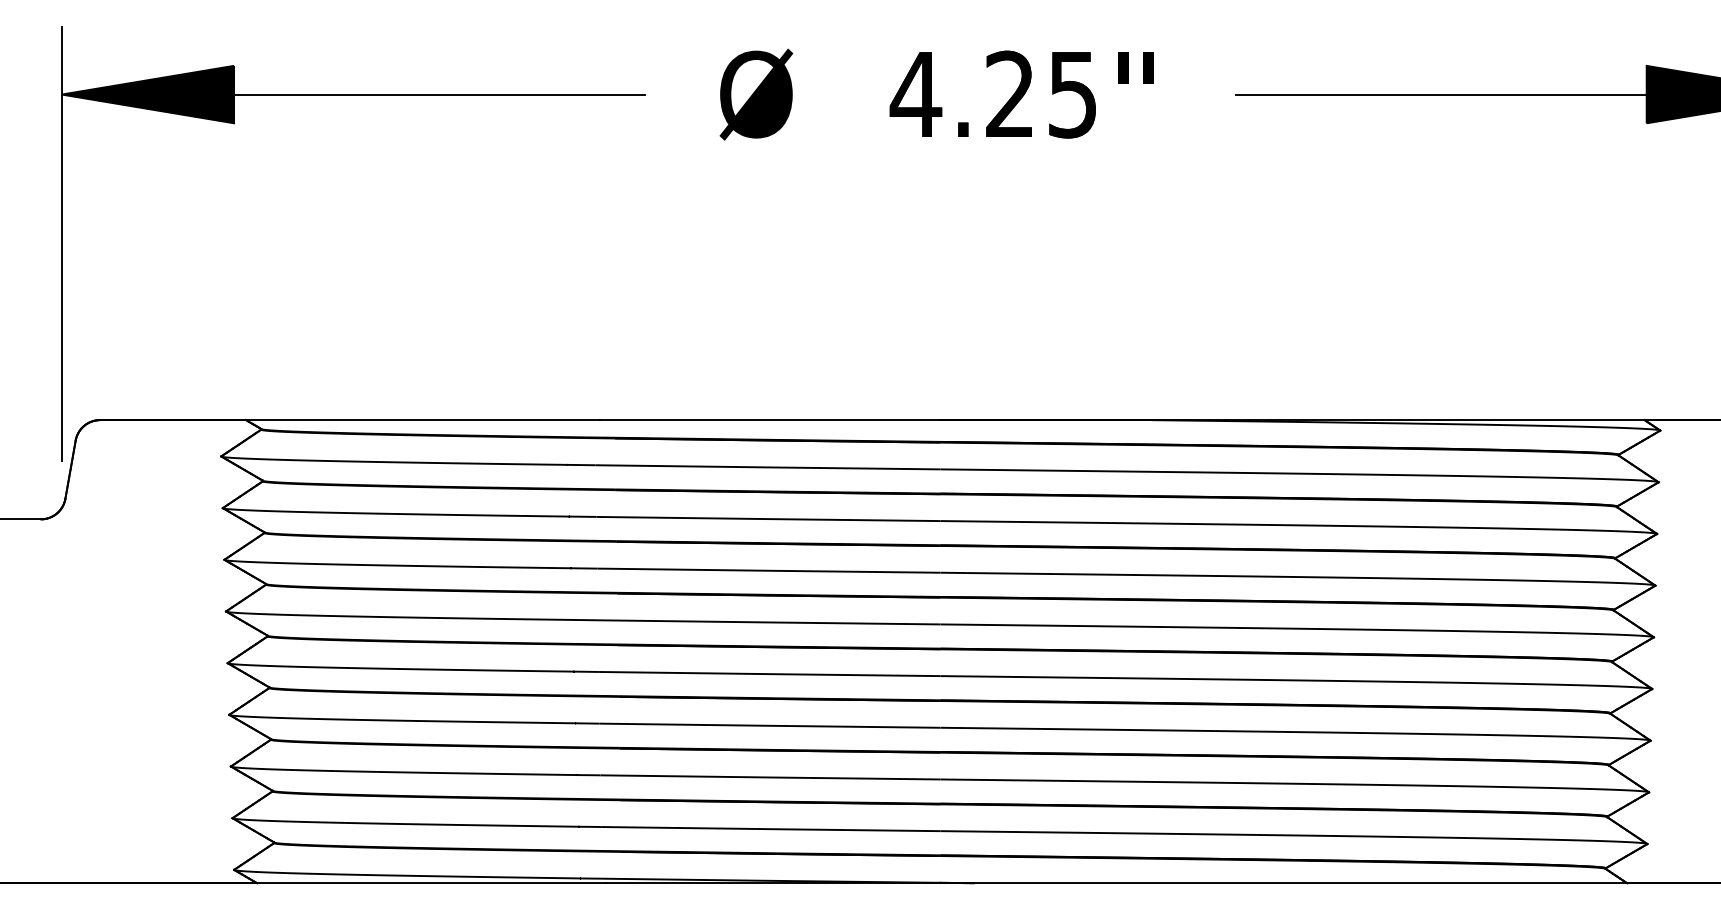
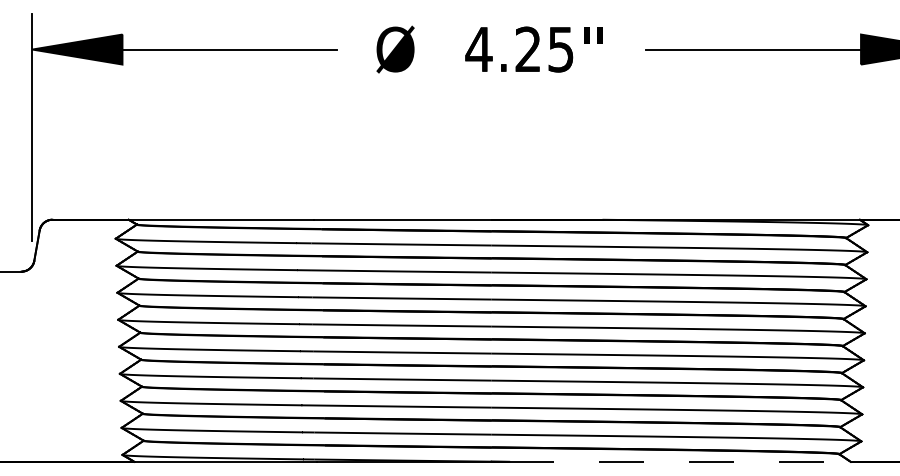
line: (1299, 882) -> (679, 461), solid -> dashed

